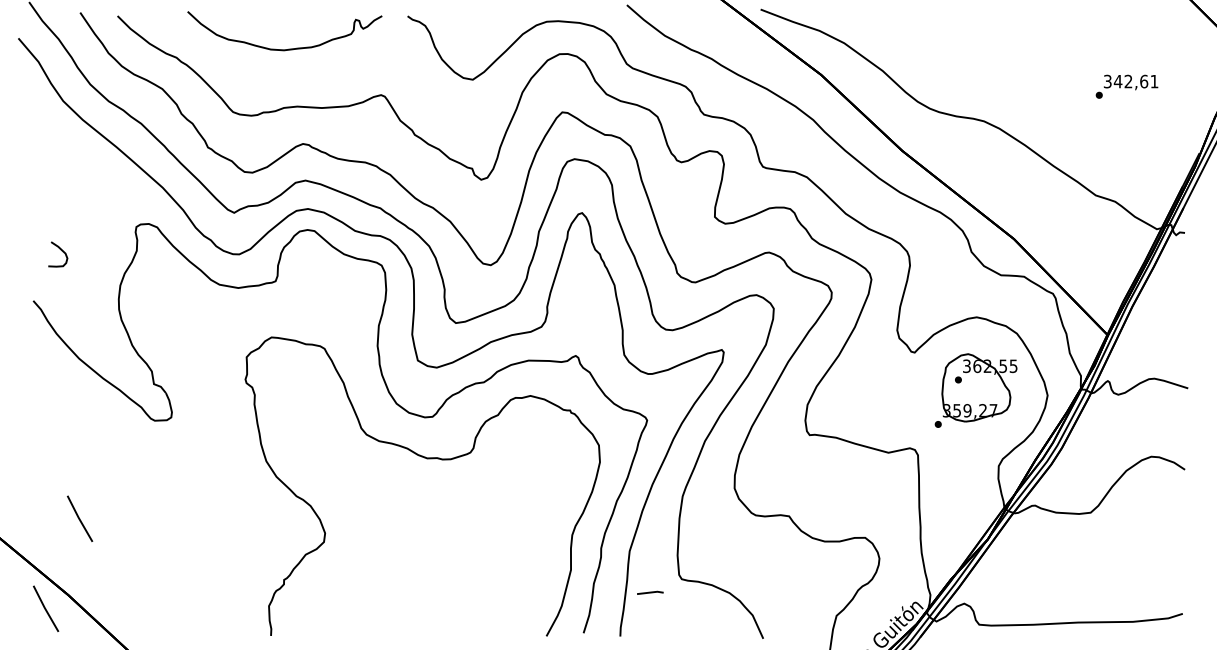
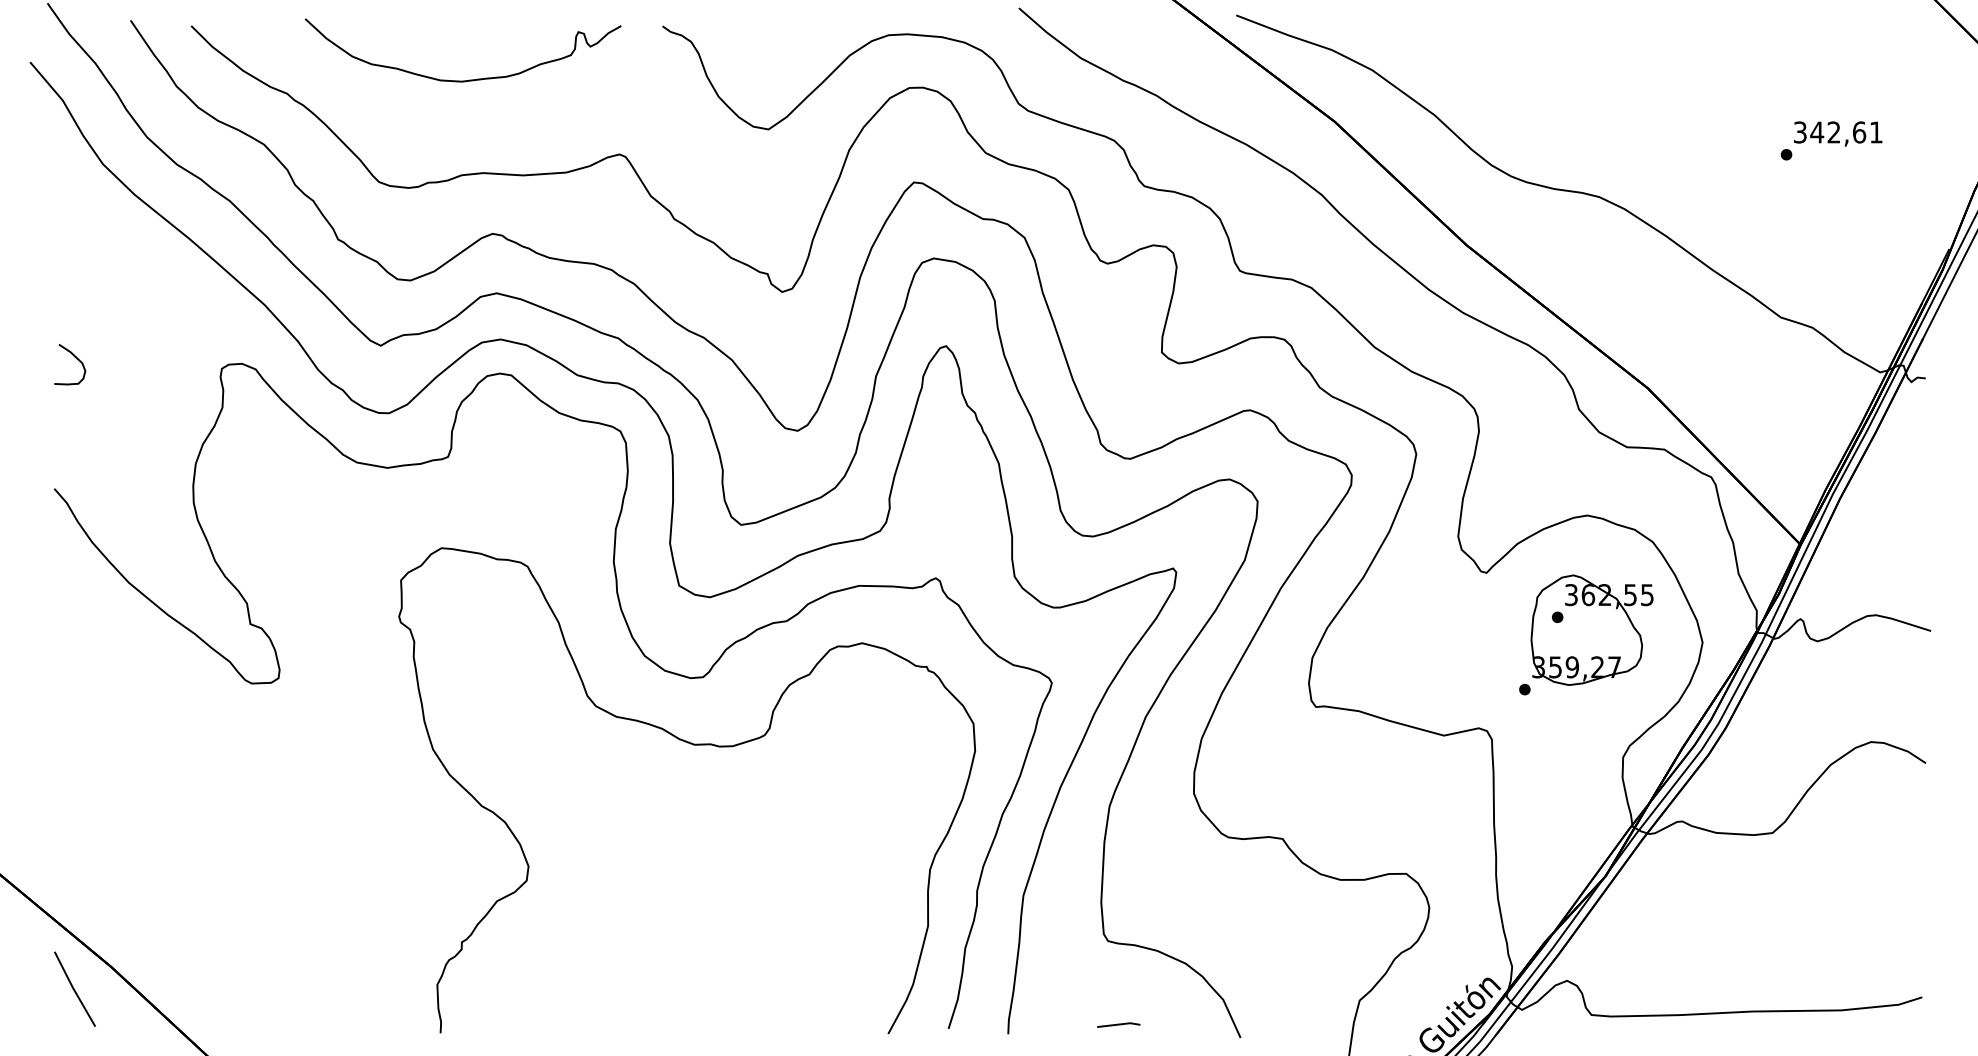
curve: (61, 251) -> (75, 359), moved
line: (80, 518) -> (131, 842), removed
line: (650, 592) -> (1119, 1024), moved

